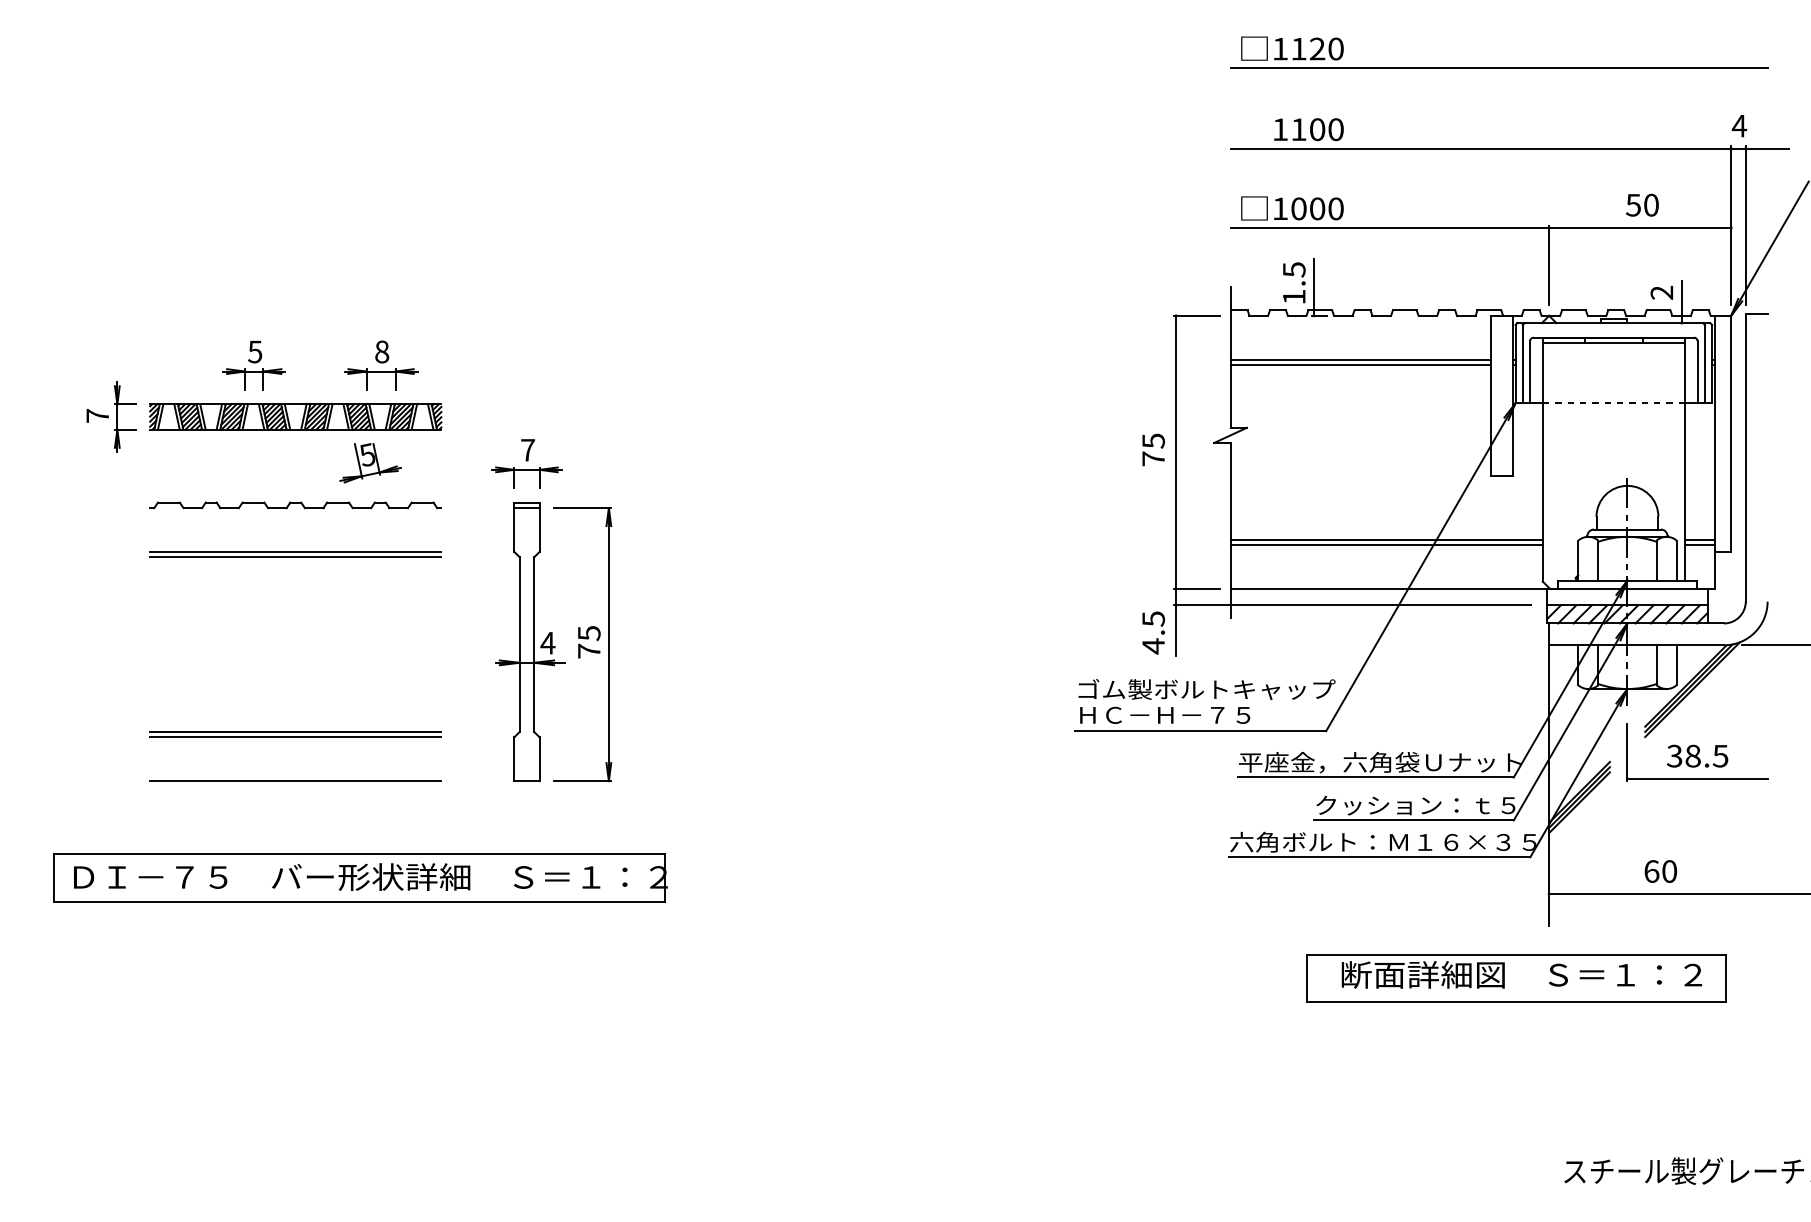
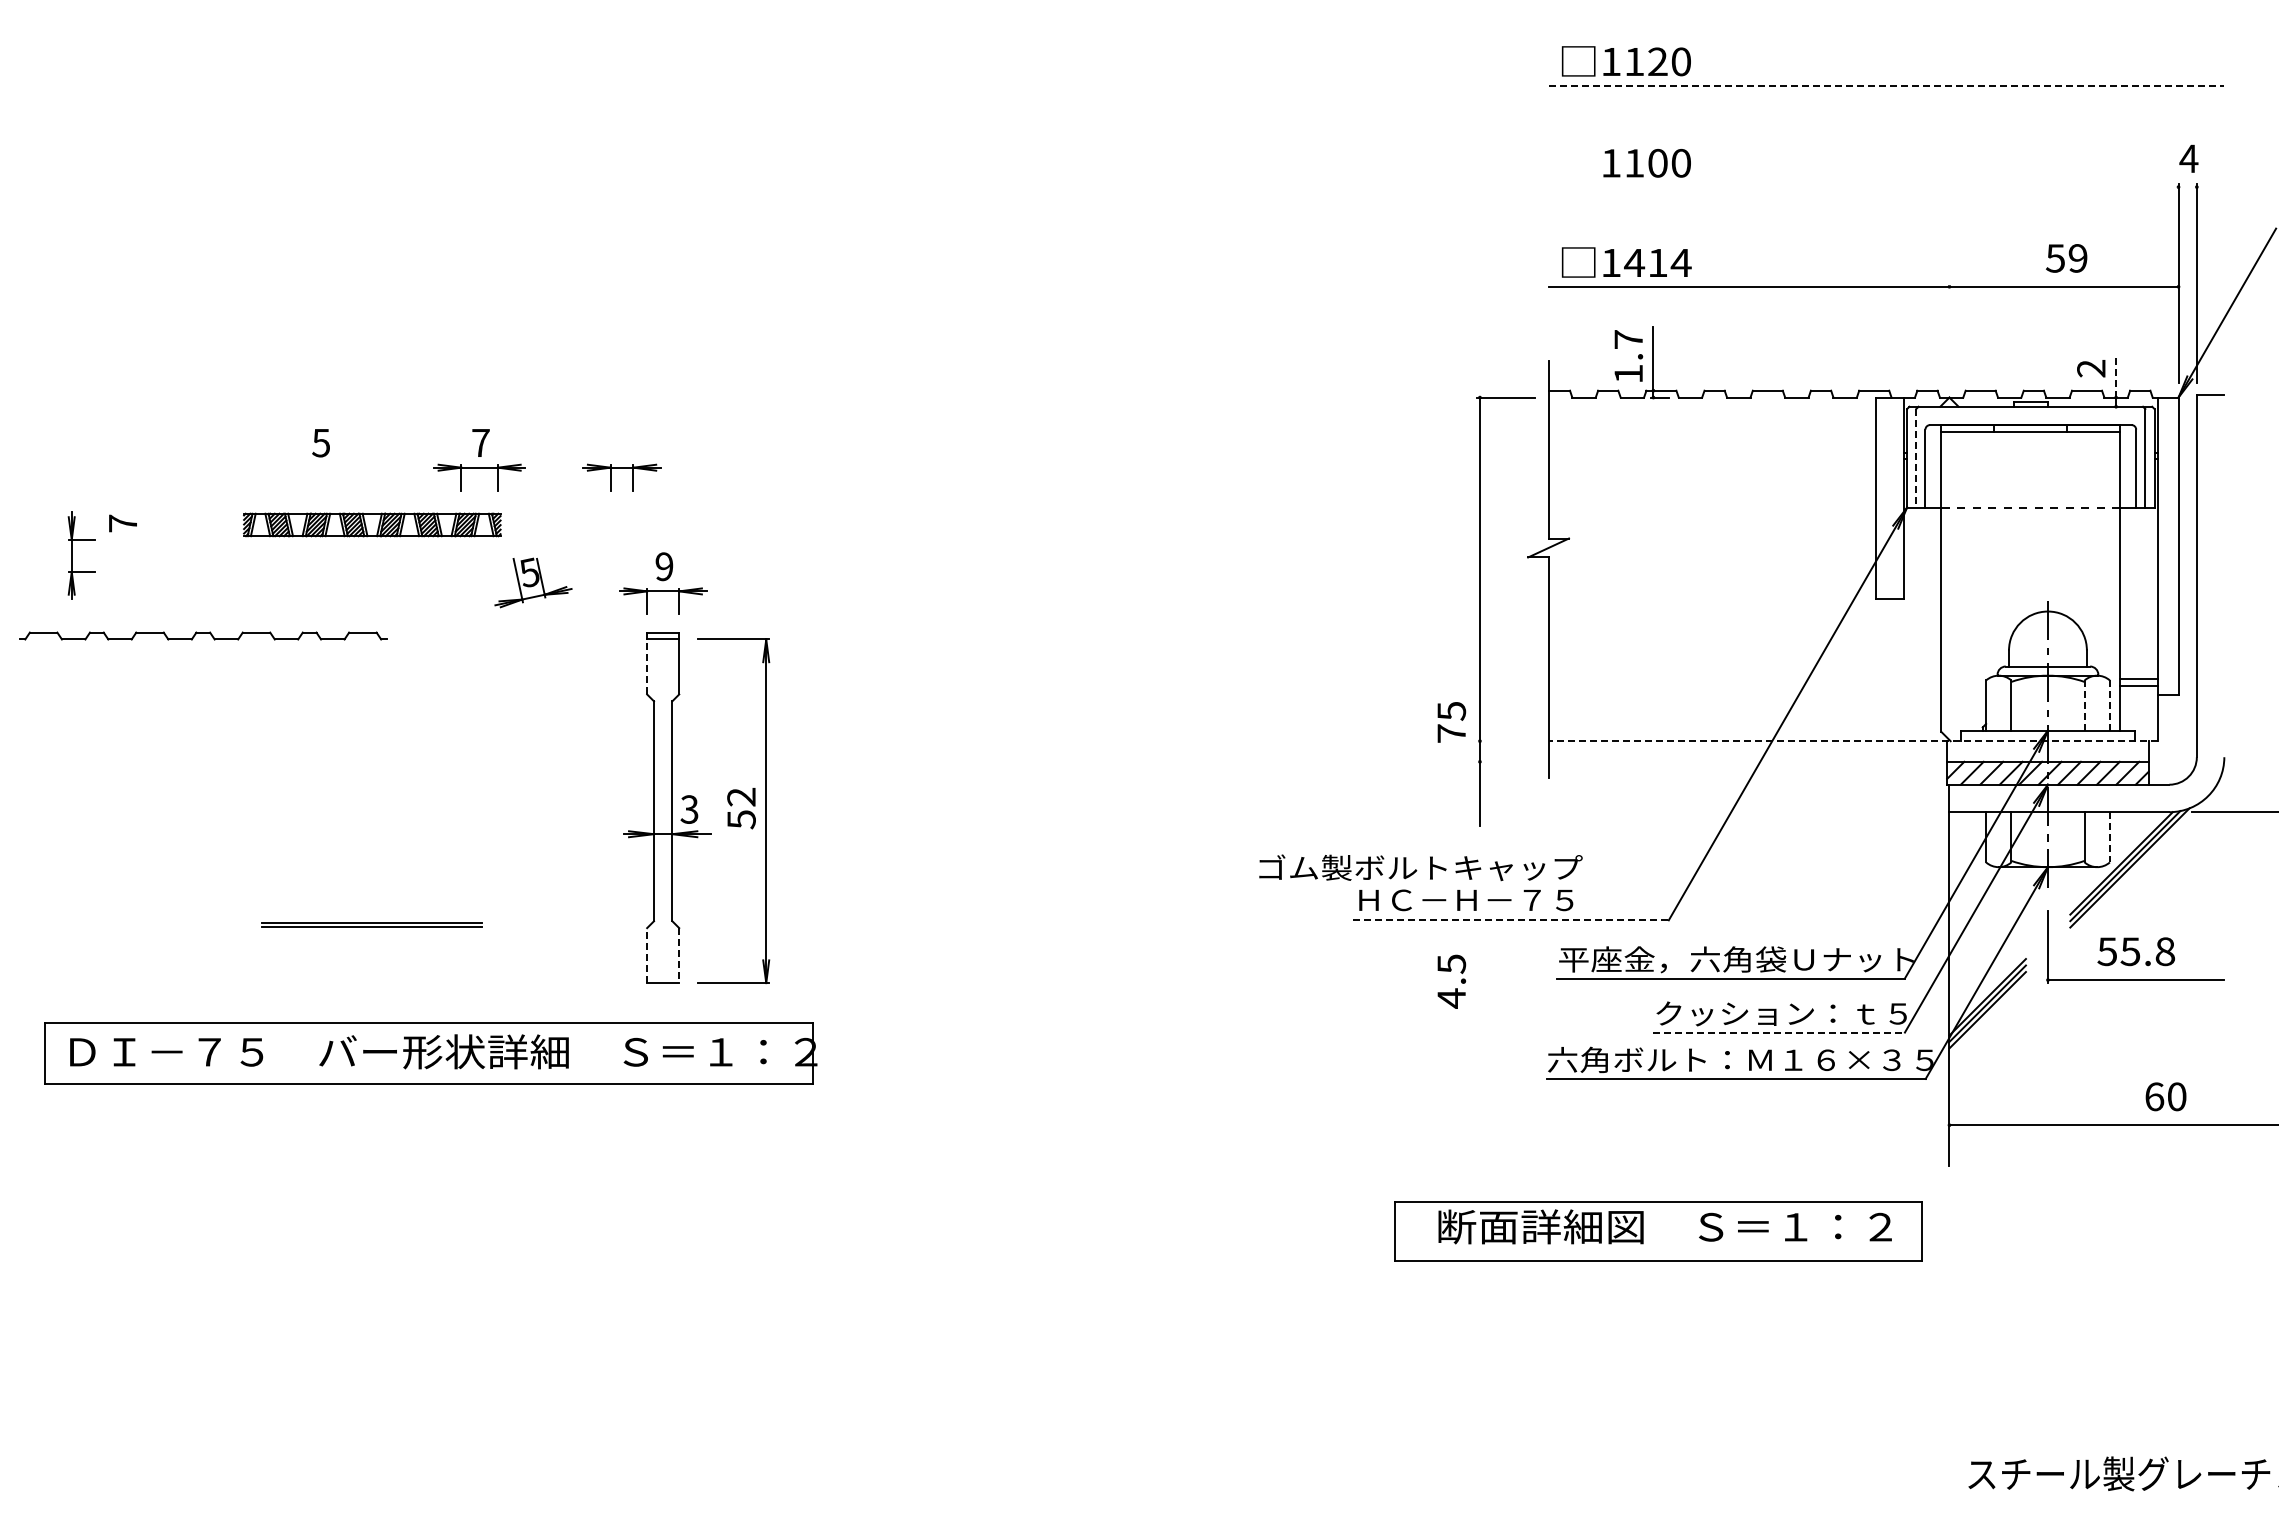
line: (1499, 67) -> (1886, 85), solid -> dashed
line: (1509, 148) -> (1899, 187), removed
text: (1650, 205) -> (2077, 258), 50 -> 59
text: (1317, 208) -> (1657, 262), 1000 -> 1414
line: (1549, 264) -> (1949, 333), removed
text: (1294, 269) -> (1628, 339), 1.5 -> 1.7
line: (1681, 298) -> (2116, 375), solid -> dashed
text: (381, 351) -> (480, 442), 8 -> 7
line: (1360, 359) -> (1712, 452), removed
line: (1522, 364) -> (1916, 458), solid -> dashed
line: (1360, 365) -> (1712, 459), removed
part: (253, 372) -> (621, 468), moved
part: (117, 416) -> (72, 555), moved
part: (295, 416) -> (372, 524), size x0.7
text: (528, 450) -> (664, 566), 7 -> 9
text: (1153, 450) -> (1451, 722), moved
part: (370, 462) -> (533, 582), moved
part: (295, 504) -> (203, 635), moved
line: (514, 529) -> (647, 666), solid -> dashed
line: (1386, 539) -> (1744, 679), removed
line: (1386, 545) -> (1744, 686), removed
line: (295, 551) -> (372, 694), removed
line: (295, 557) -> (372, 701), removed
line: (1656, 560) -> (2084, 705), solid -> dashed
line: (1676, 560) -> (2109, 705), solid -> dashed
line: (1196, 589) -> (1505, 741), removed
line: (1472, 589) -> (1853, 741), solid -> dashed
line: (1352, 605) -> (1701, 761), removed
text: (1153, 632) -> (1451, 981), moved
text: (589, 642) -> (741, 808), 75 -> 52
text: (547, 643) -> (689, 809), 4 -> 3
line: (1676, 665) -> (2109, 837), solid -> dashed
text: (1206, 689) -> (1420, 867), moved
line: (1201, 731) -> (1511, 920), solid -> dashed
part: (295, 734) -> (372, 924), size x0.6
text: (1697, 756) -> (2136, 951), 38.5 -> 55.8
line: (514, 759) -> (647, 955), solid -> dashed
line: (539, 760) -> (679, 956), solid -> dashed
line: (295, 781) -> (372, 983), removed
line: (1413, 820) -> (1778, 1032), solid -> dashed
text: (1660, 871) -> (2165, 1096), moved
part: (360, 878) -> (430, 1053), moved
part: (1516, 978) -> (1658, 1231), moved

